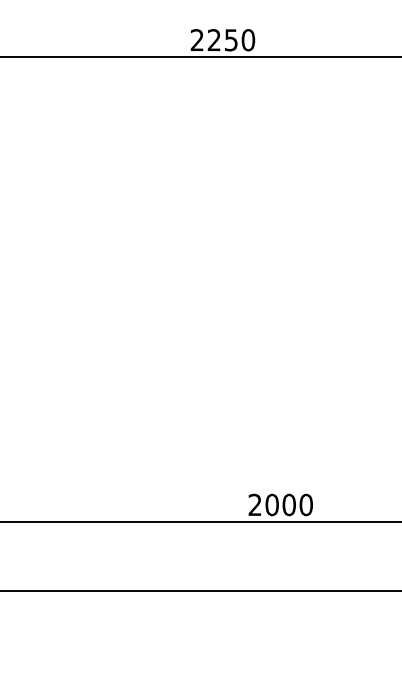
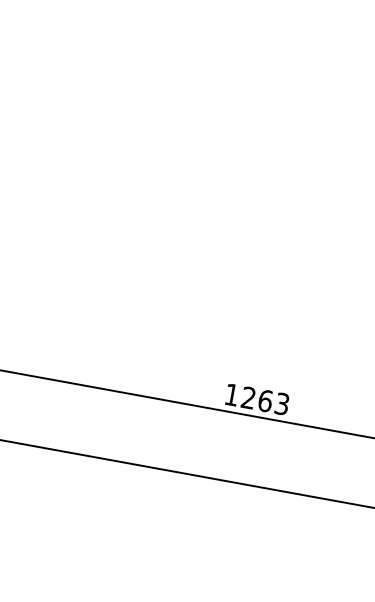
text: (280, 504) -> (256, 398), 2000 -> 1263

